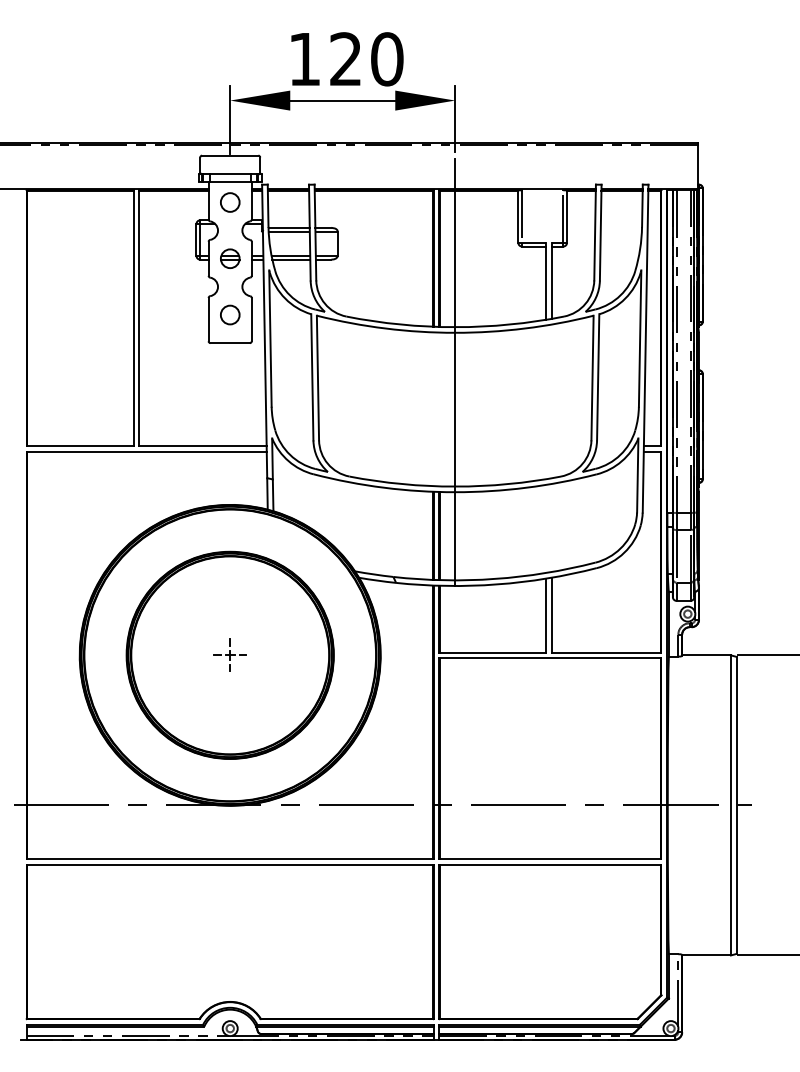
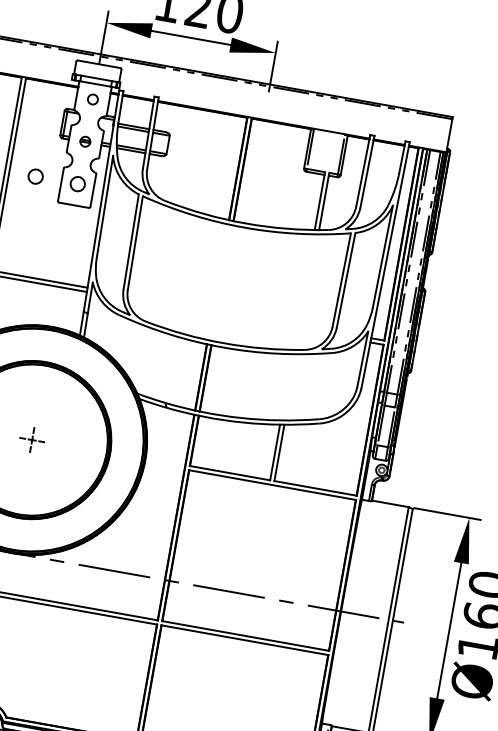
circle: (230, 202) -> (93, 99), size x0.7
part: (230, 258) -> (85, 141), size x0.7
circle: (174, 314) -> (35, 176), added
line: (455, 372) -> (239, 257), removed

